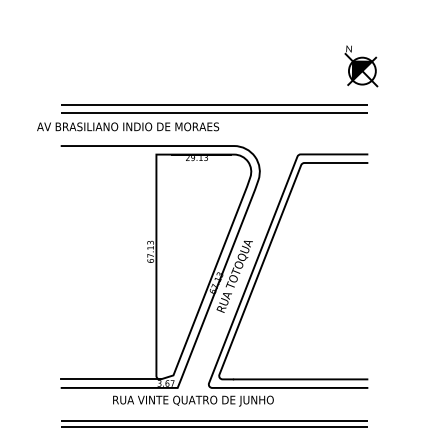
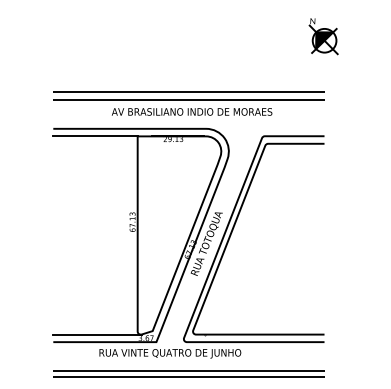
part: (361, 66) -> (323, 36), moved
text: (128, 126) -> (192, 111), moved
line: (108, 154) -> (95, 136), added

